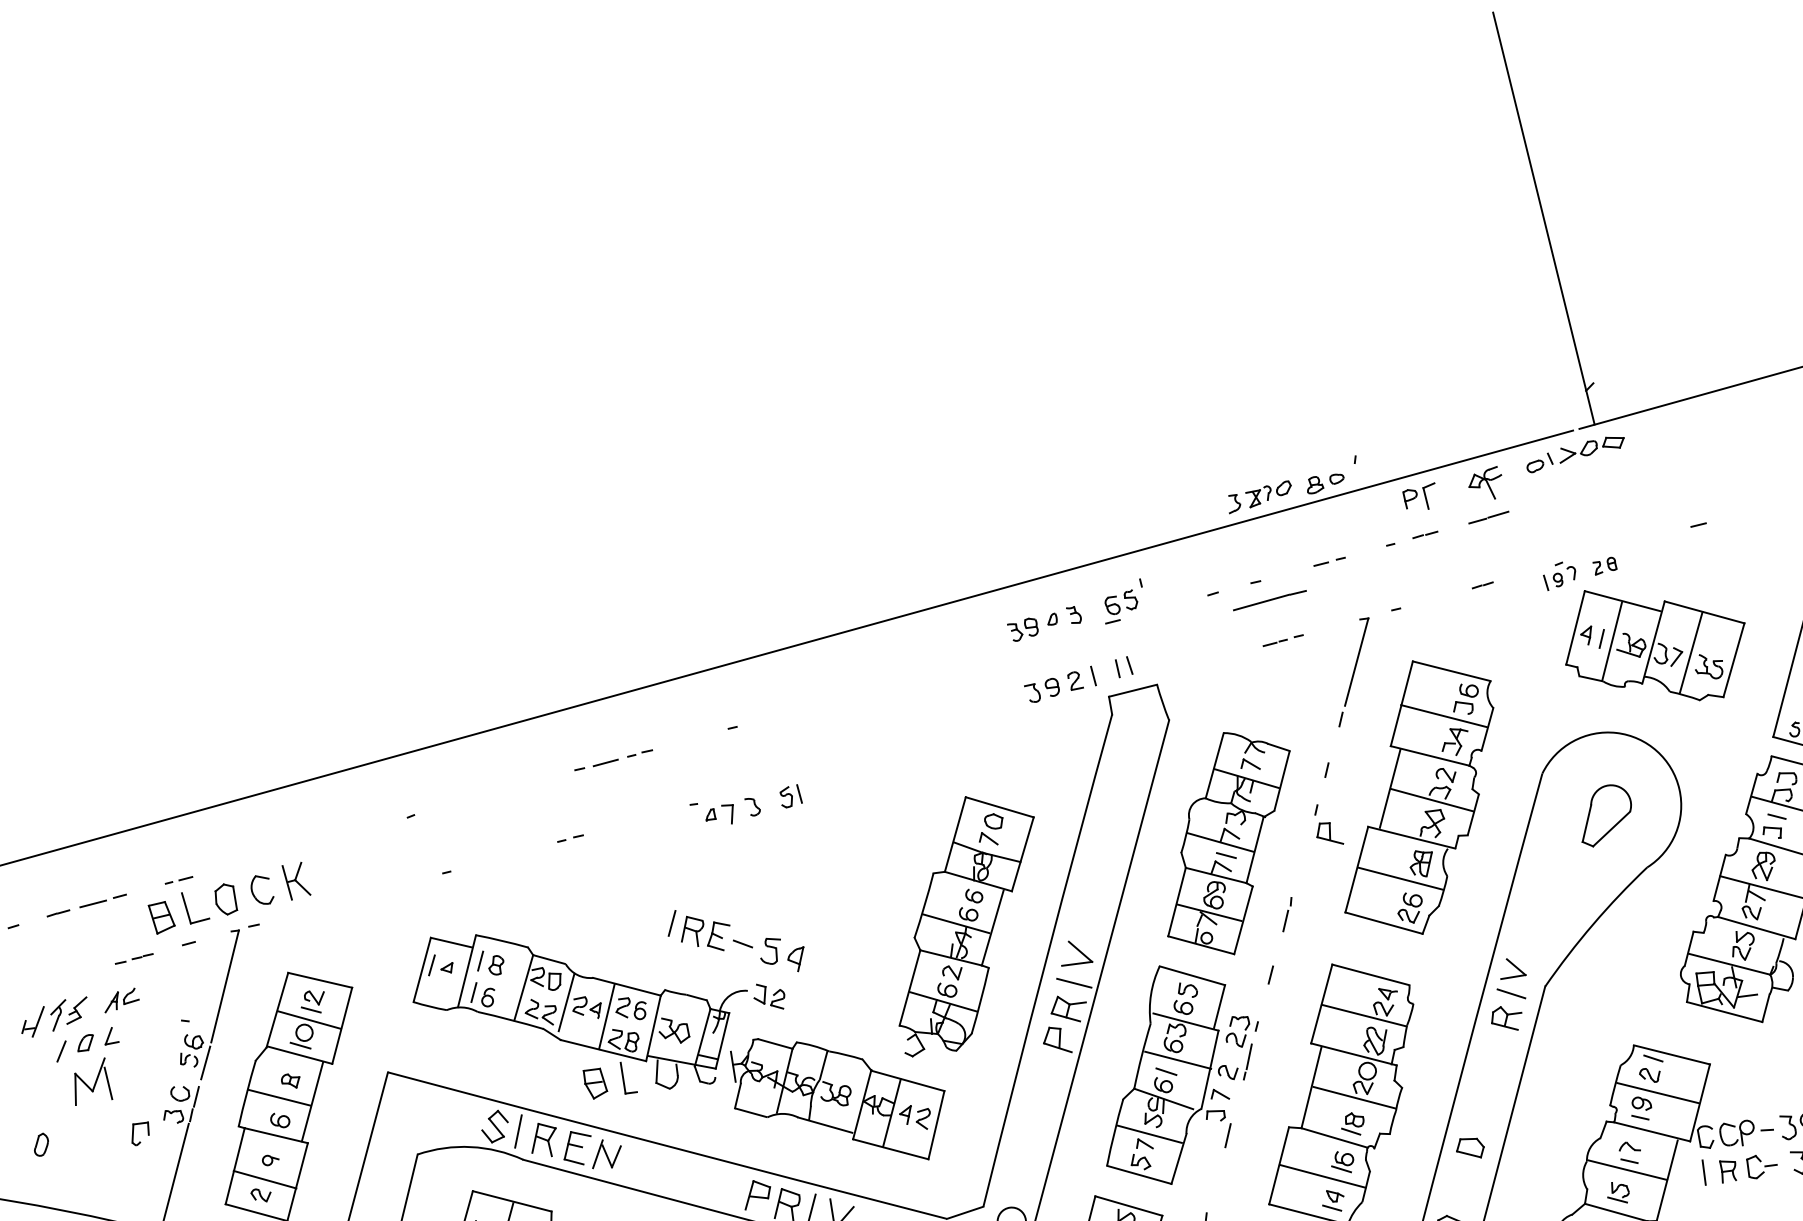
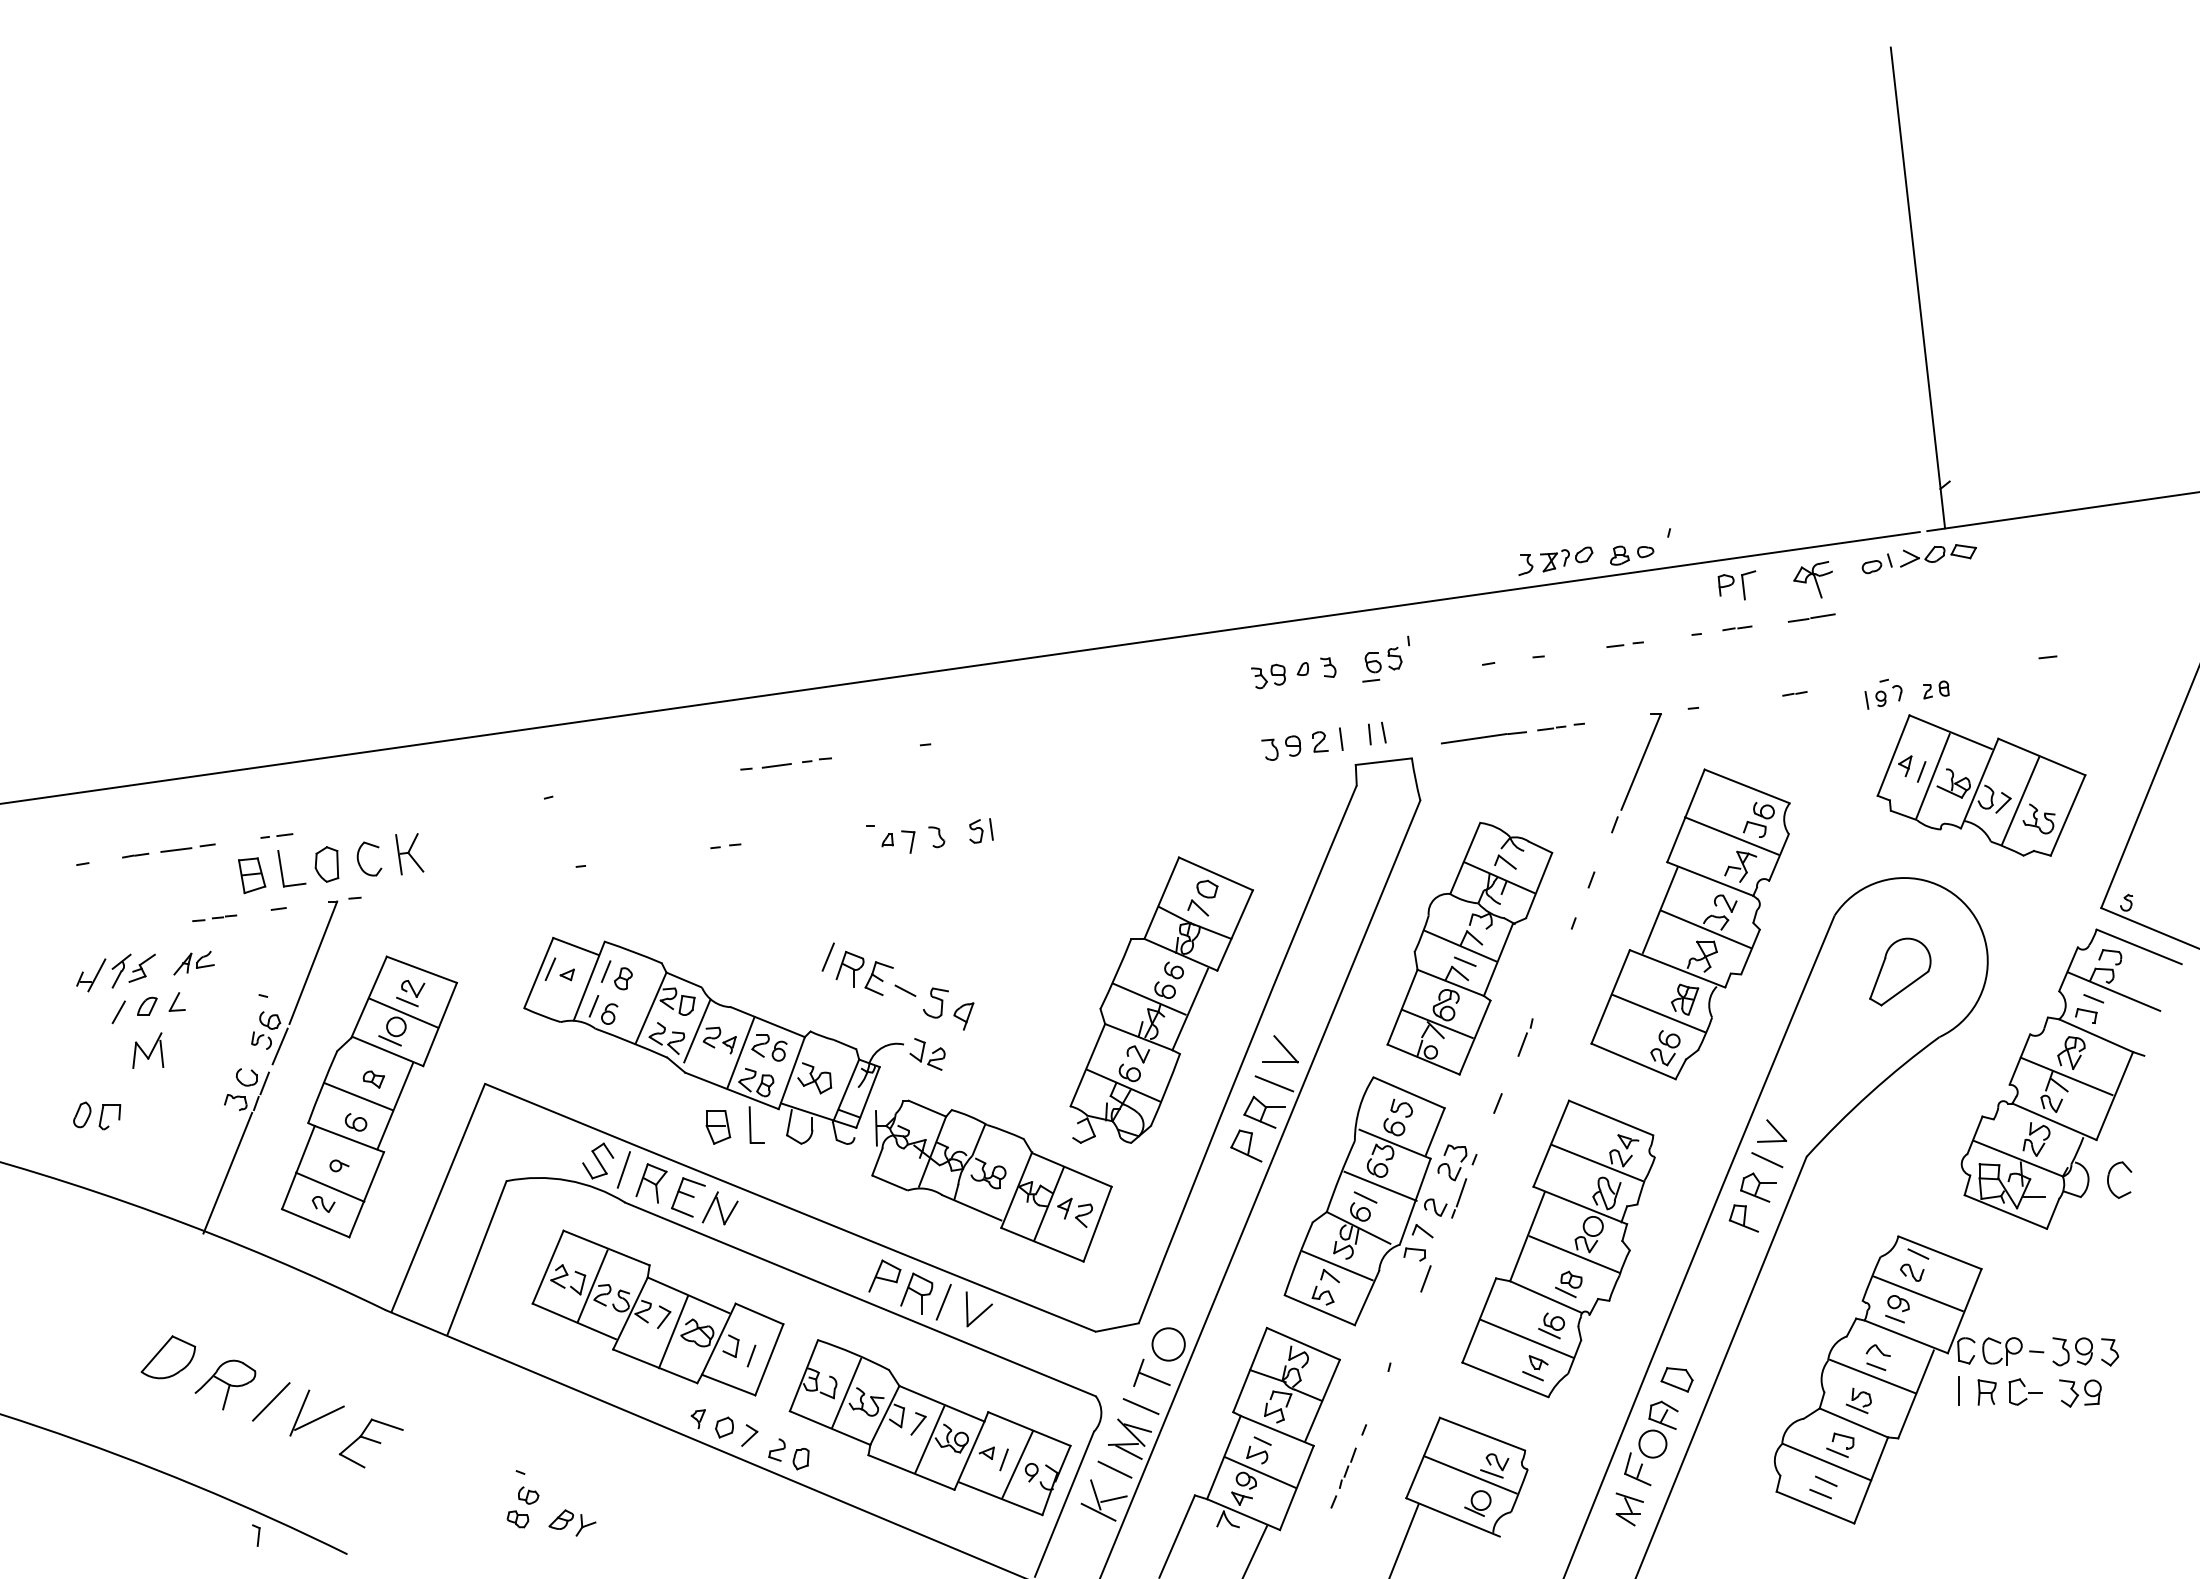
line: (1269, 600) -> (1483, 737), moved
part: (1329, 834) -> (1743, 1218), moved
part: (91, 1081) -> (148, 1050), size x0.71
part: (133, 1135) -> (102, 1117), moved
part: (1469, 1148) -> (1676, 1379), moved

